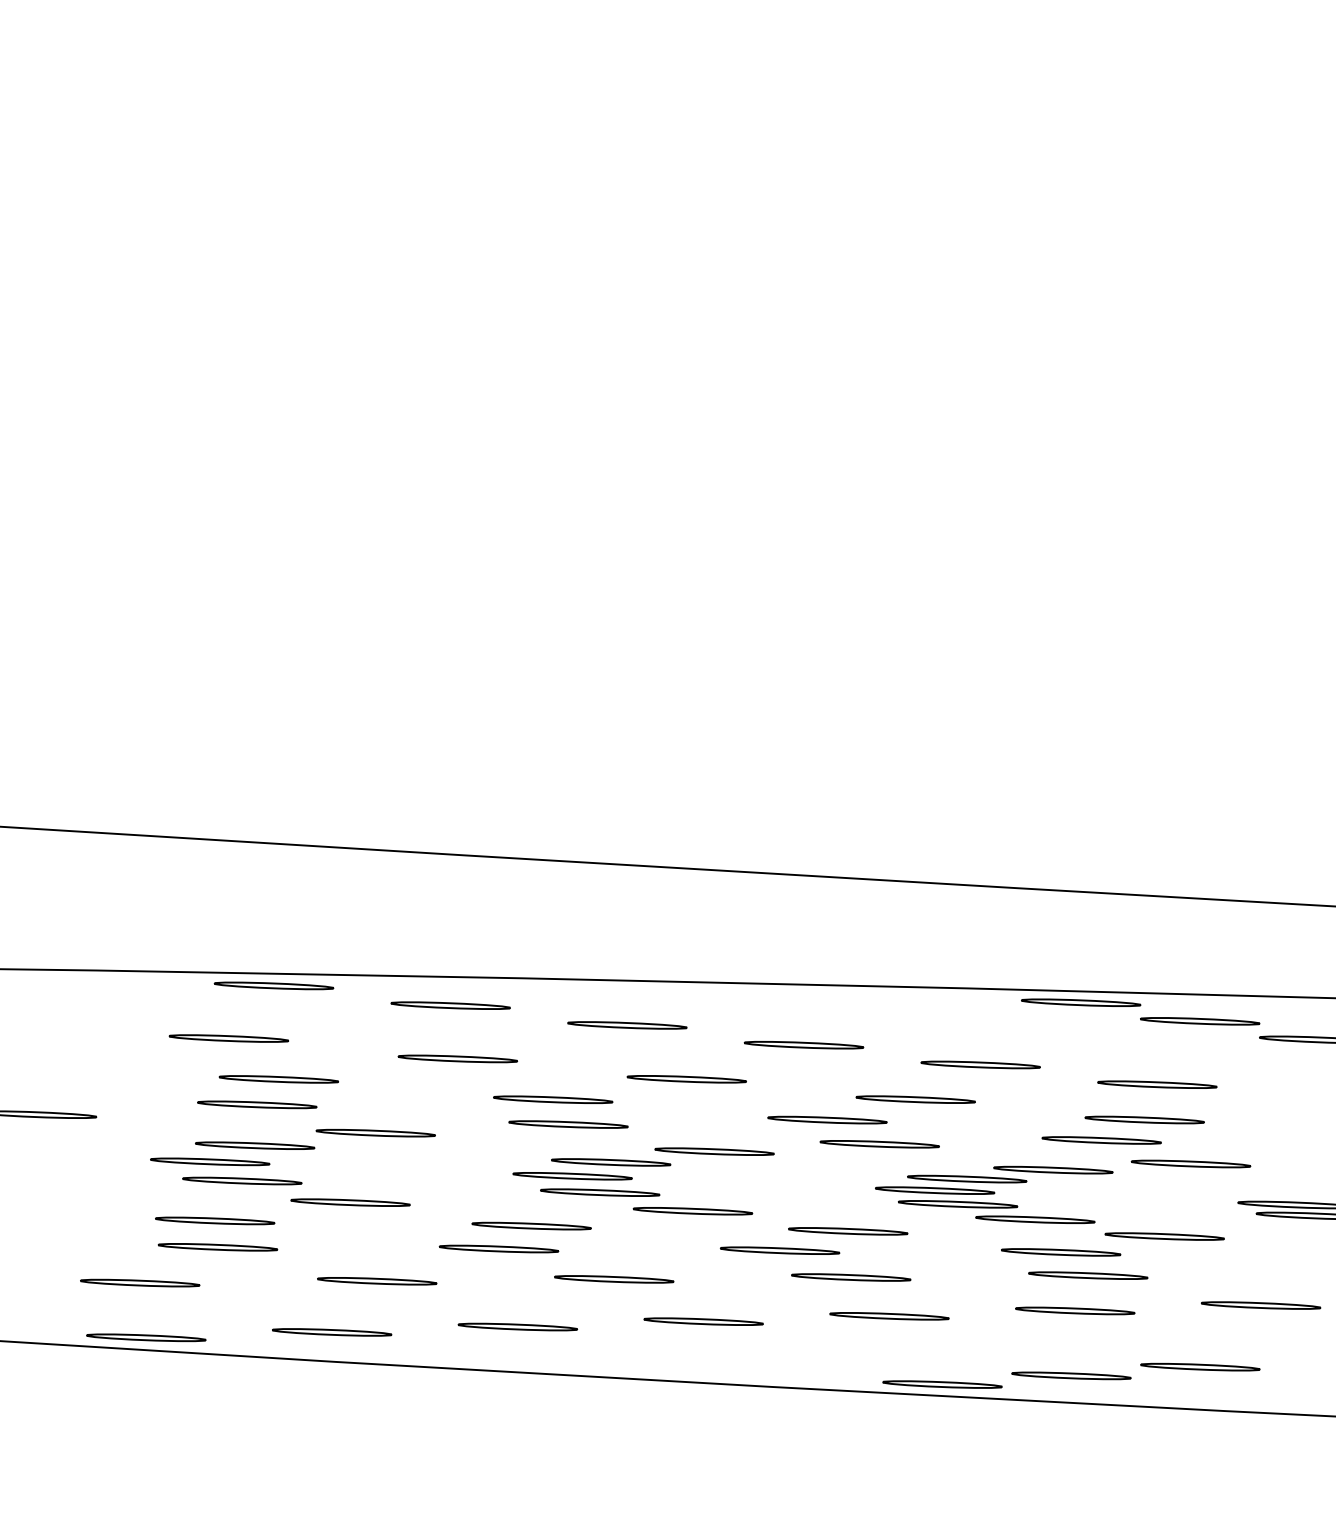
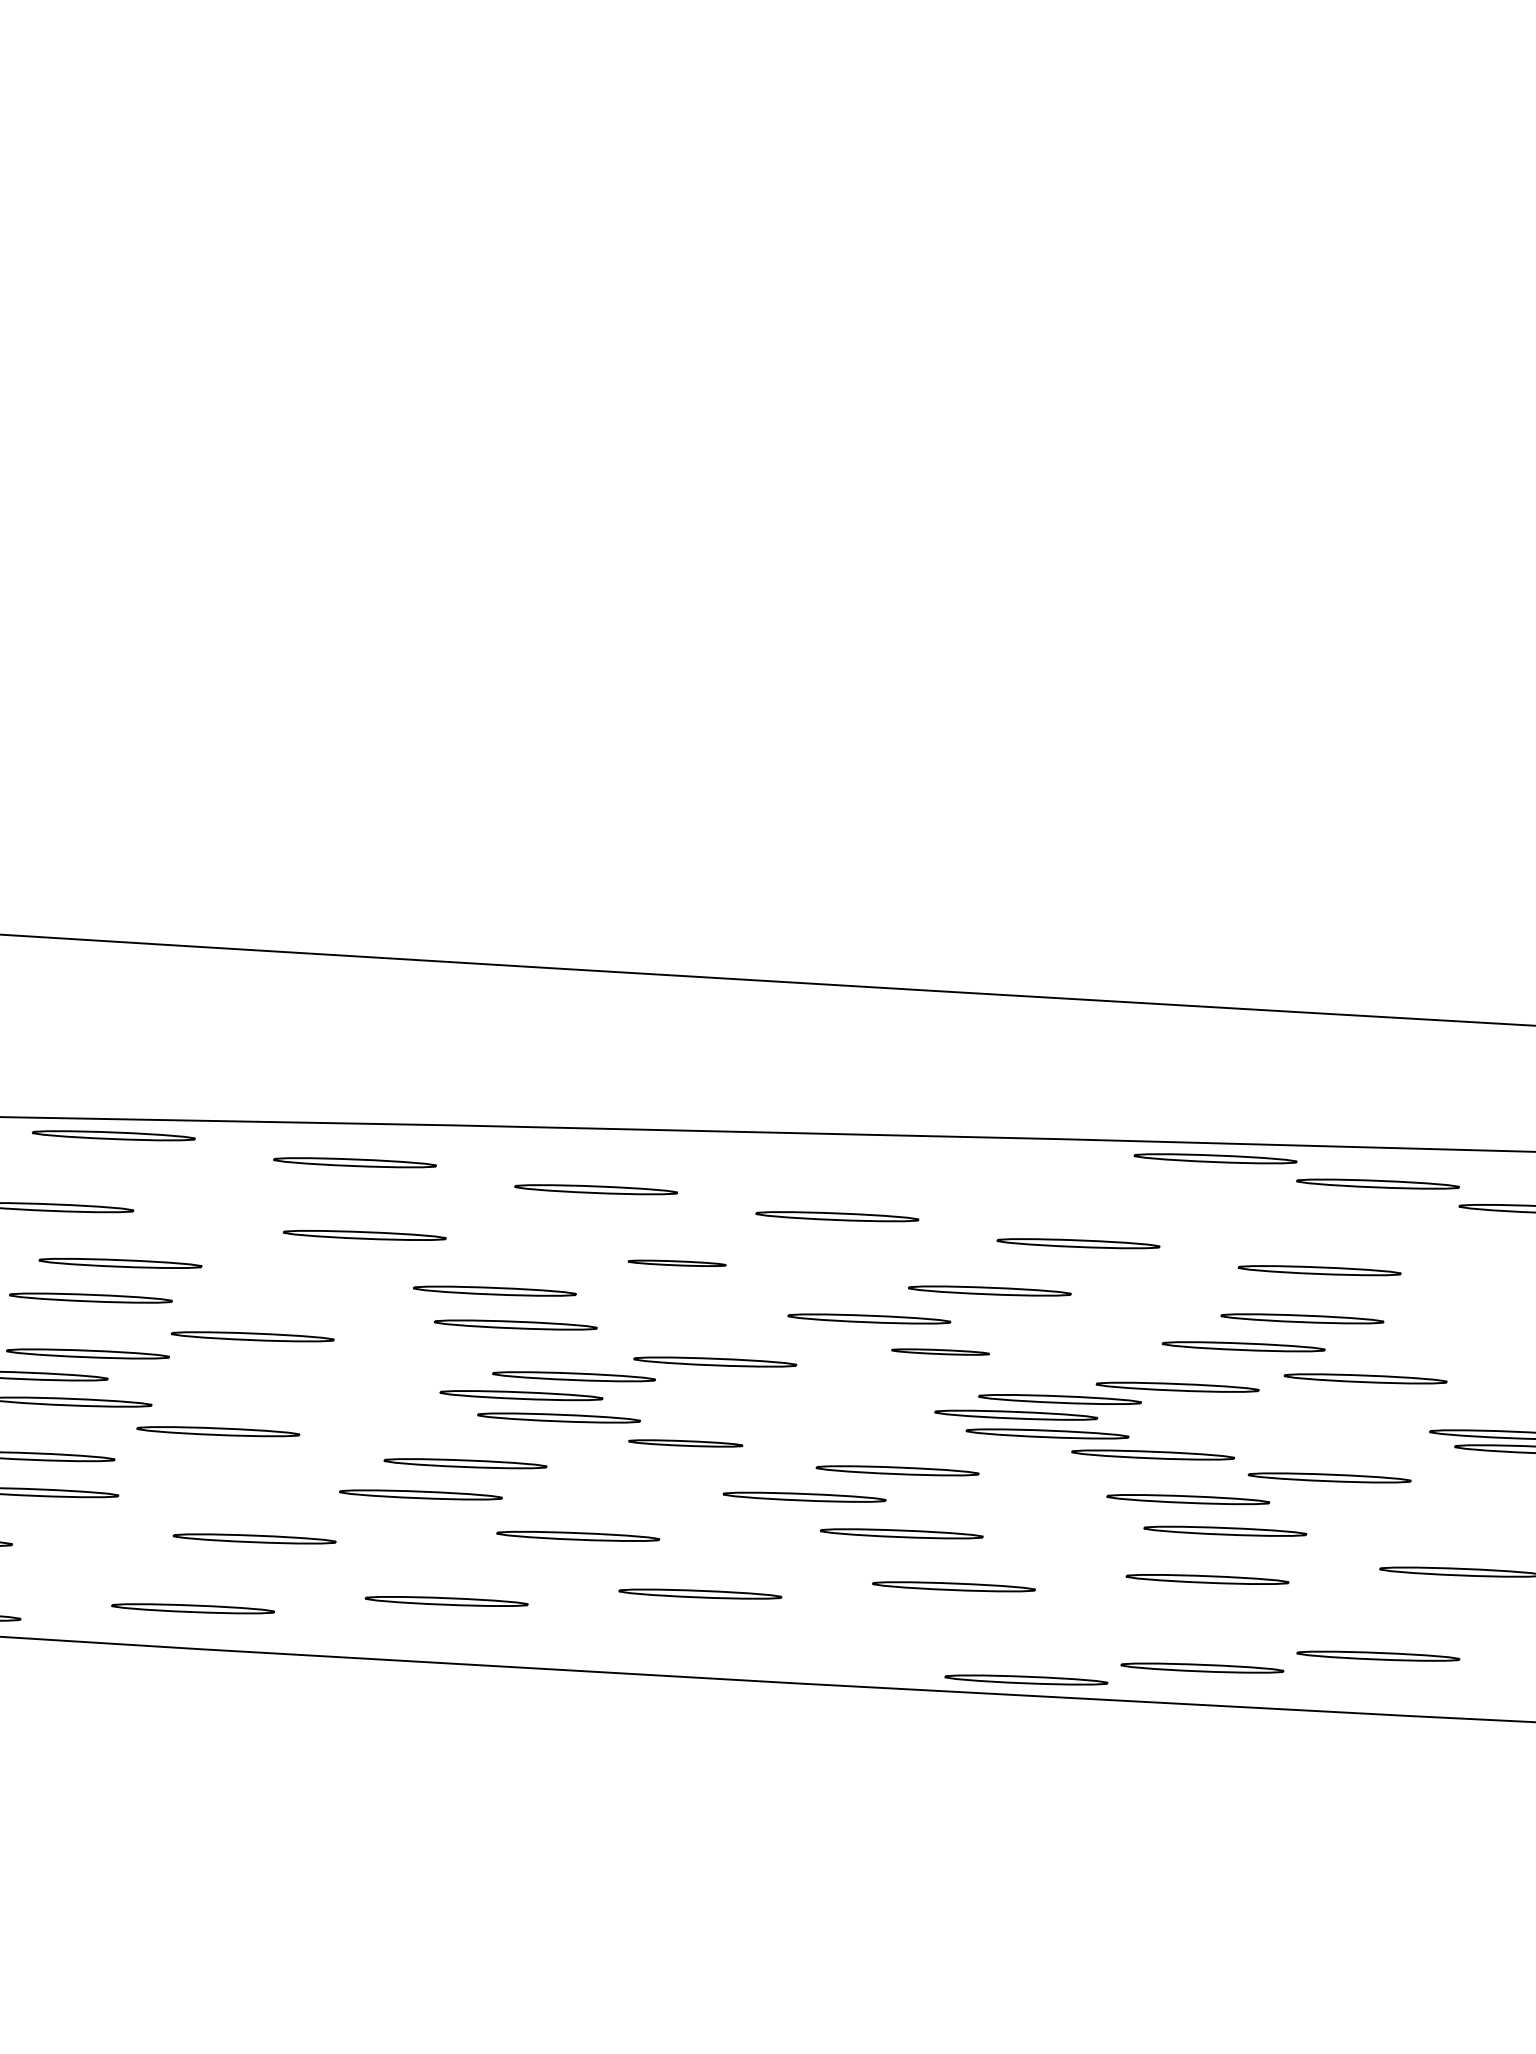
part: (686, 1079) -> (676, 1263), size x0.6
part: (879, 1144) -> (940, 1352), size x0.6
part: (692, 1211) -> (685, 1443), size x0.7

